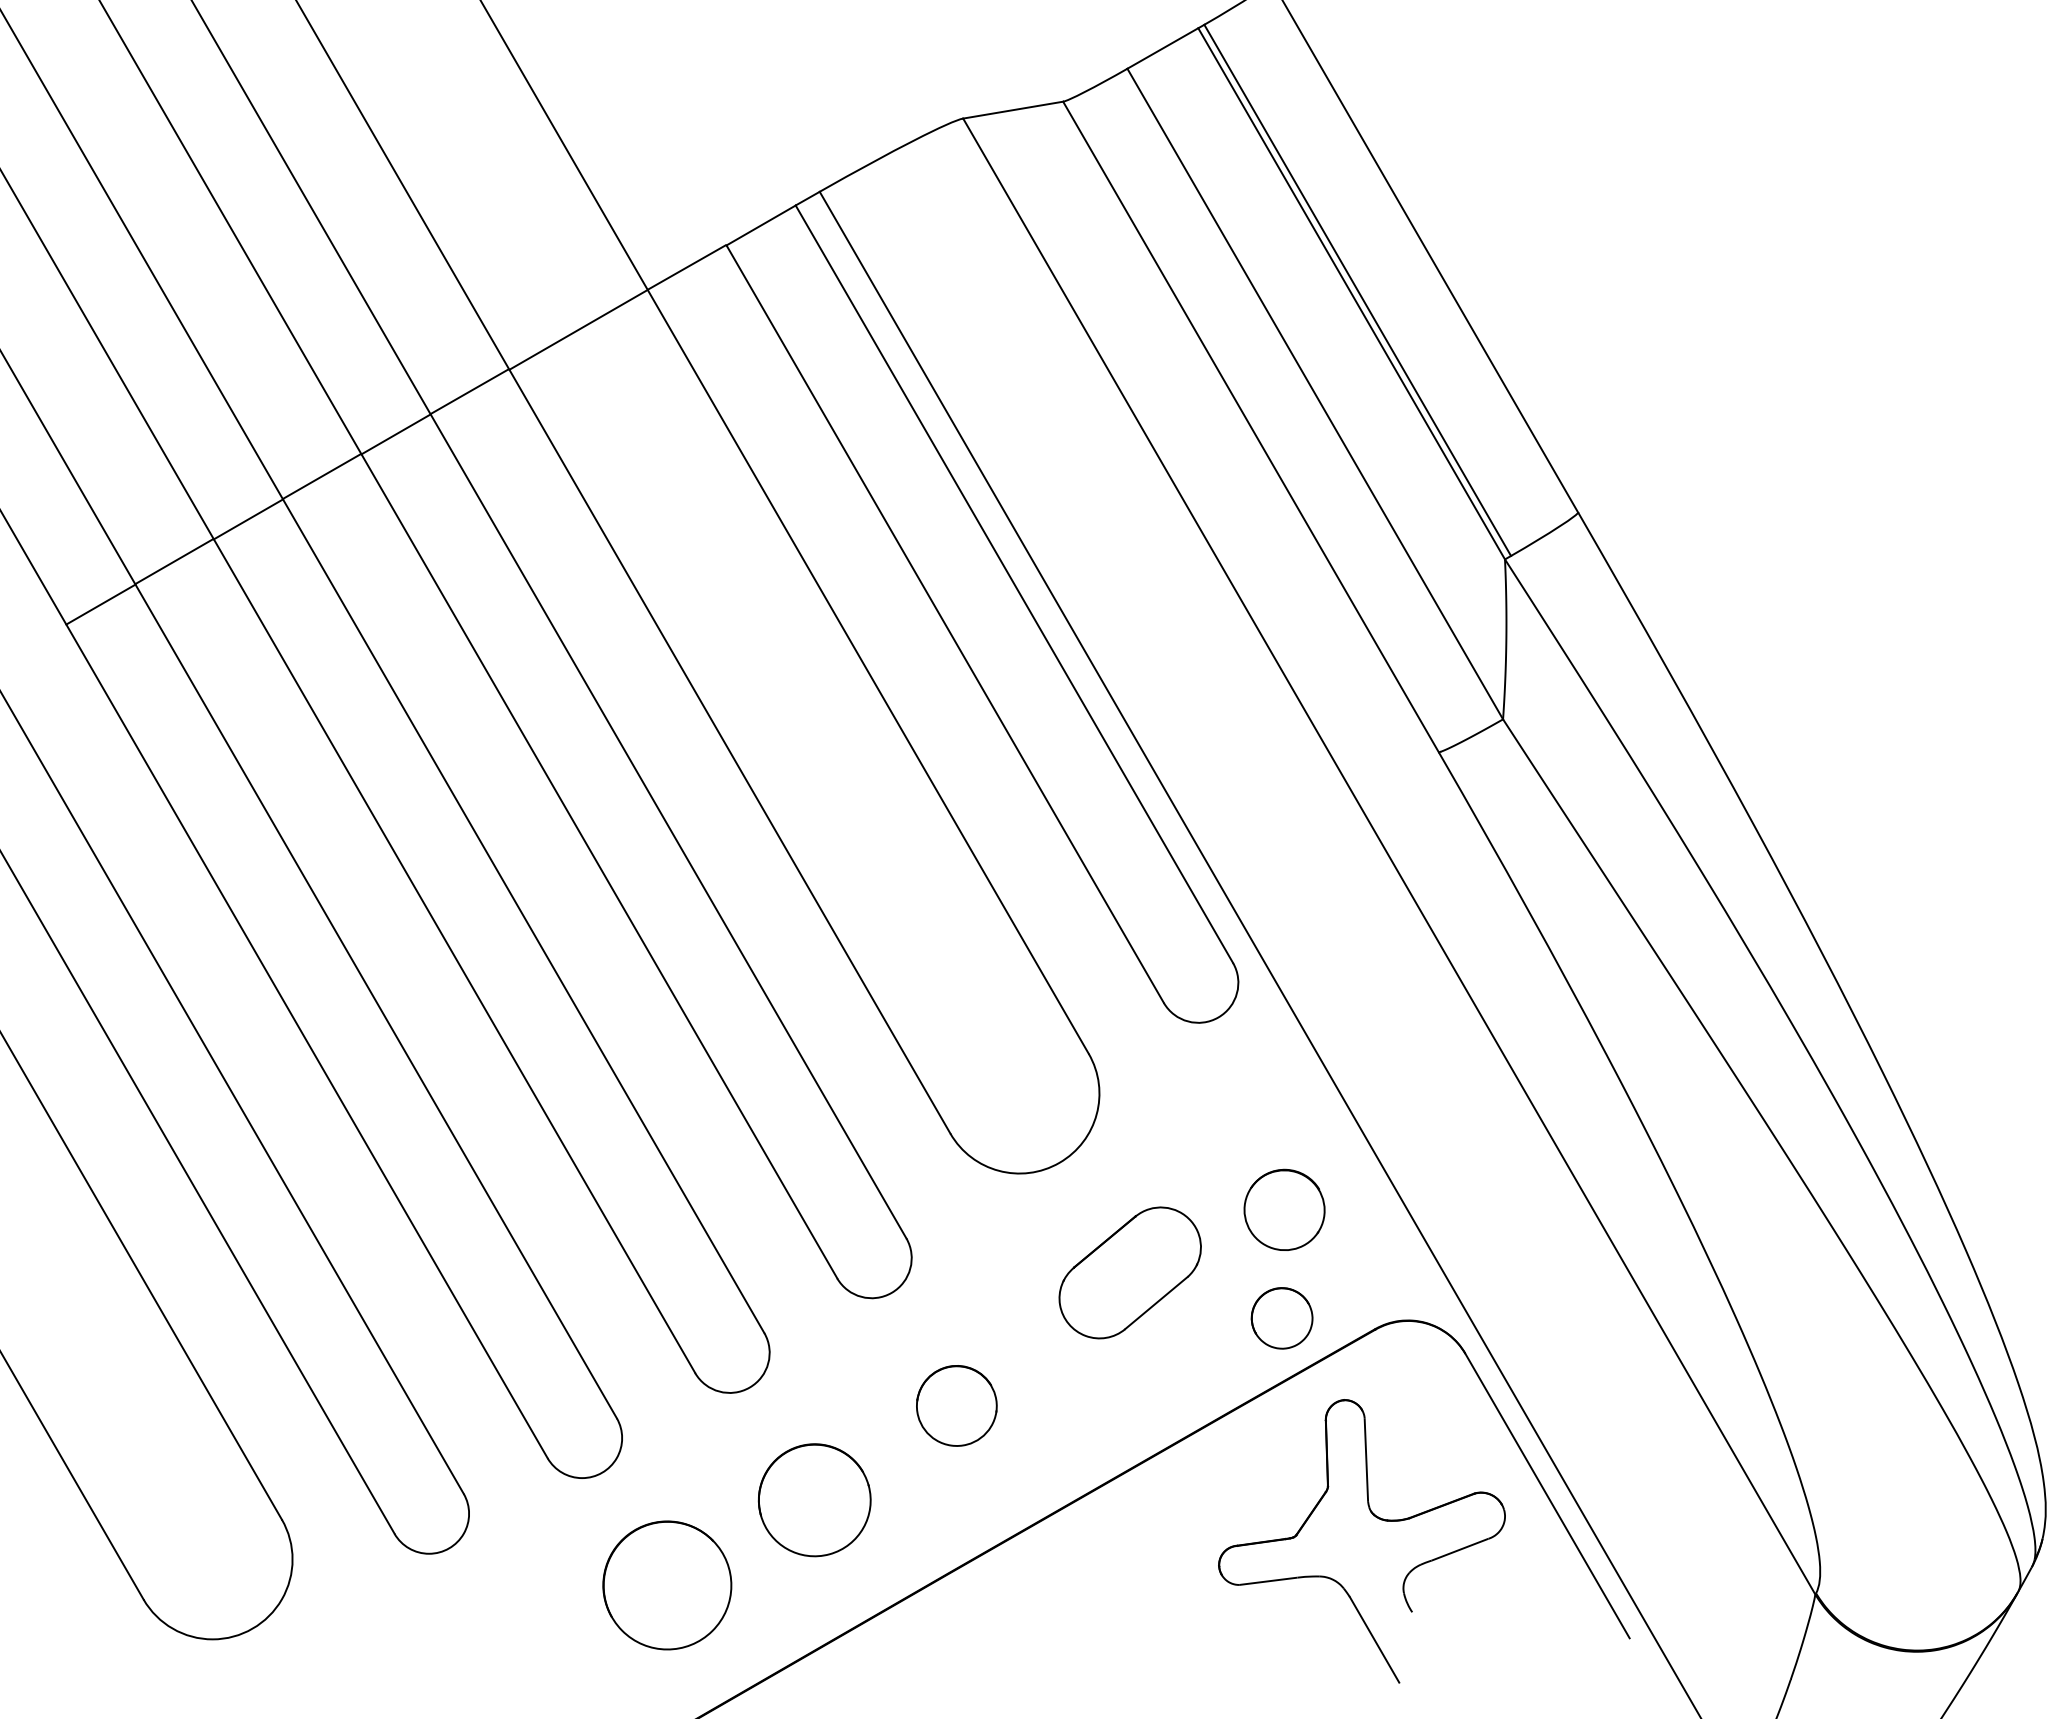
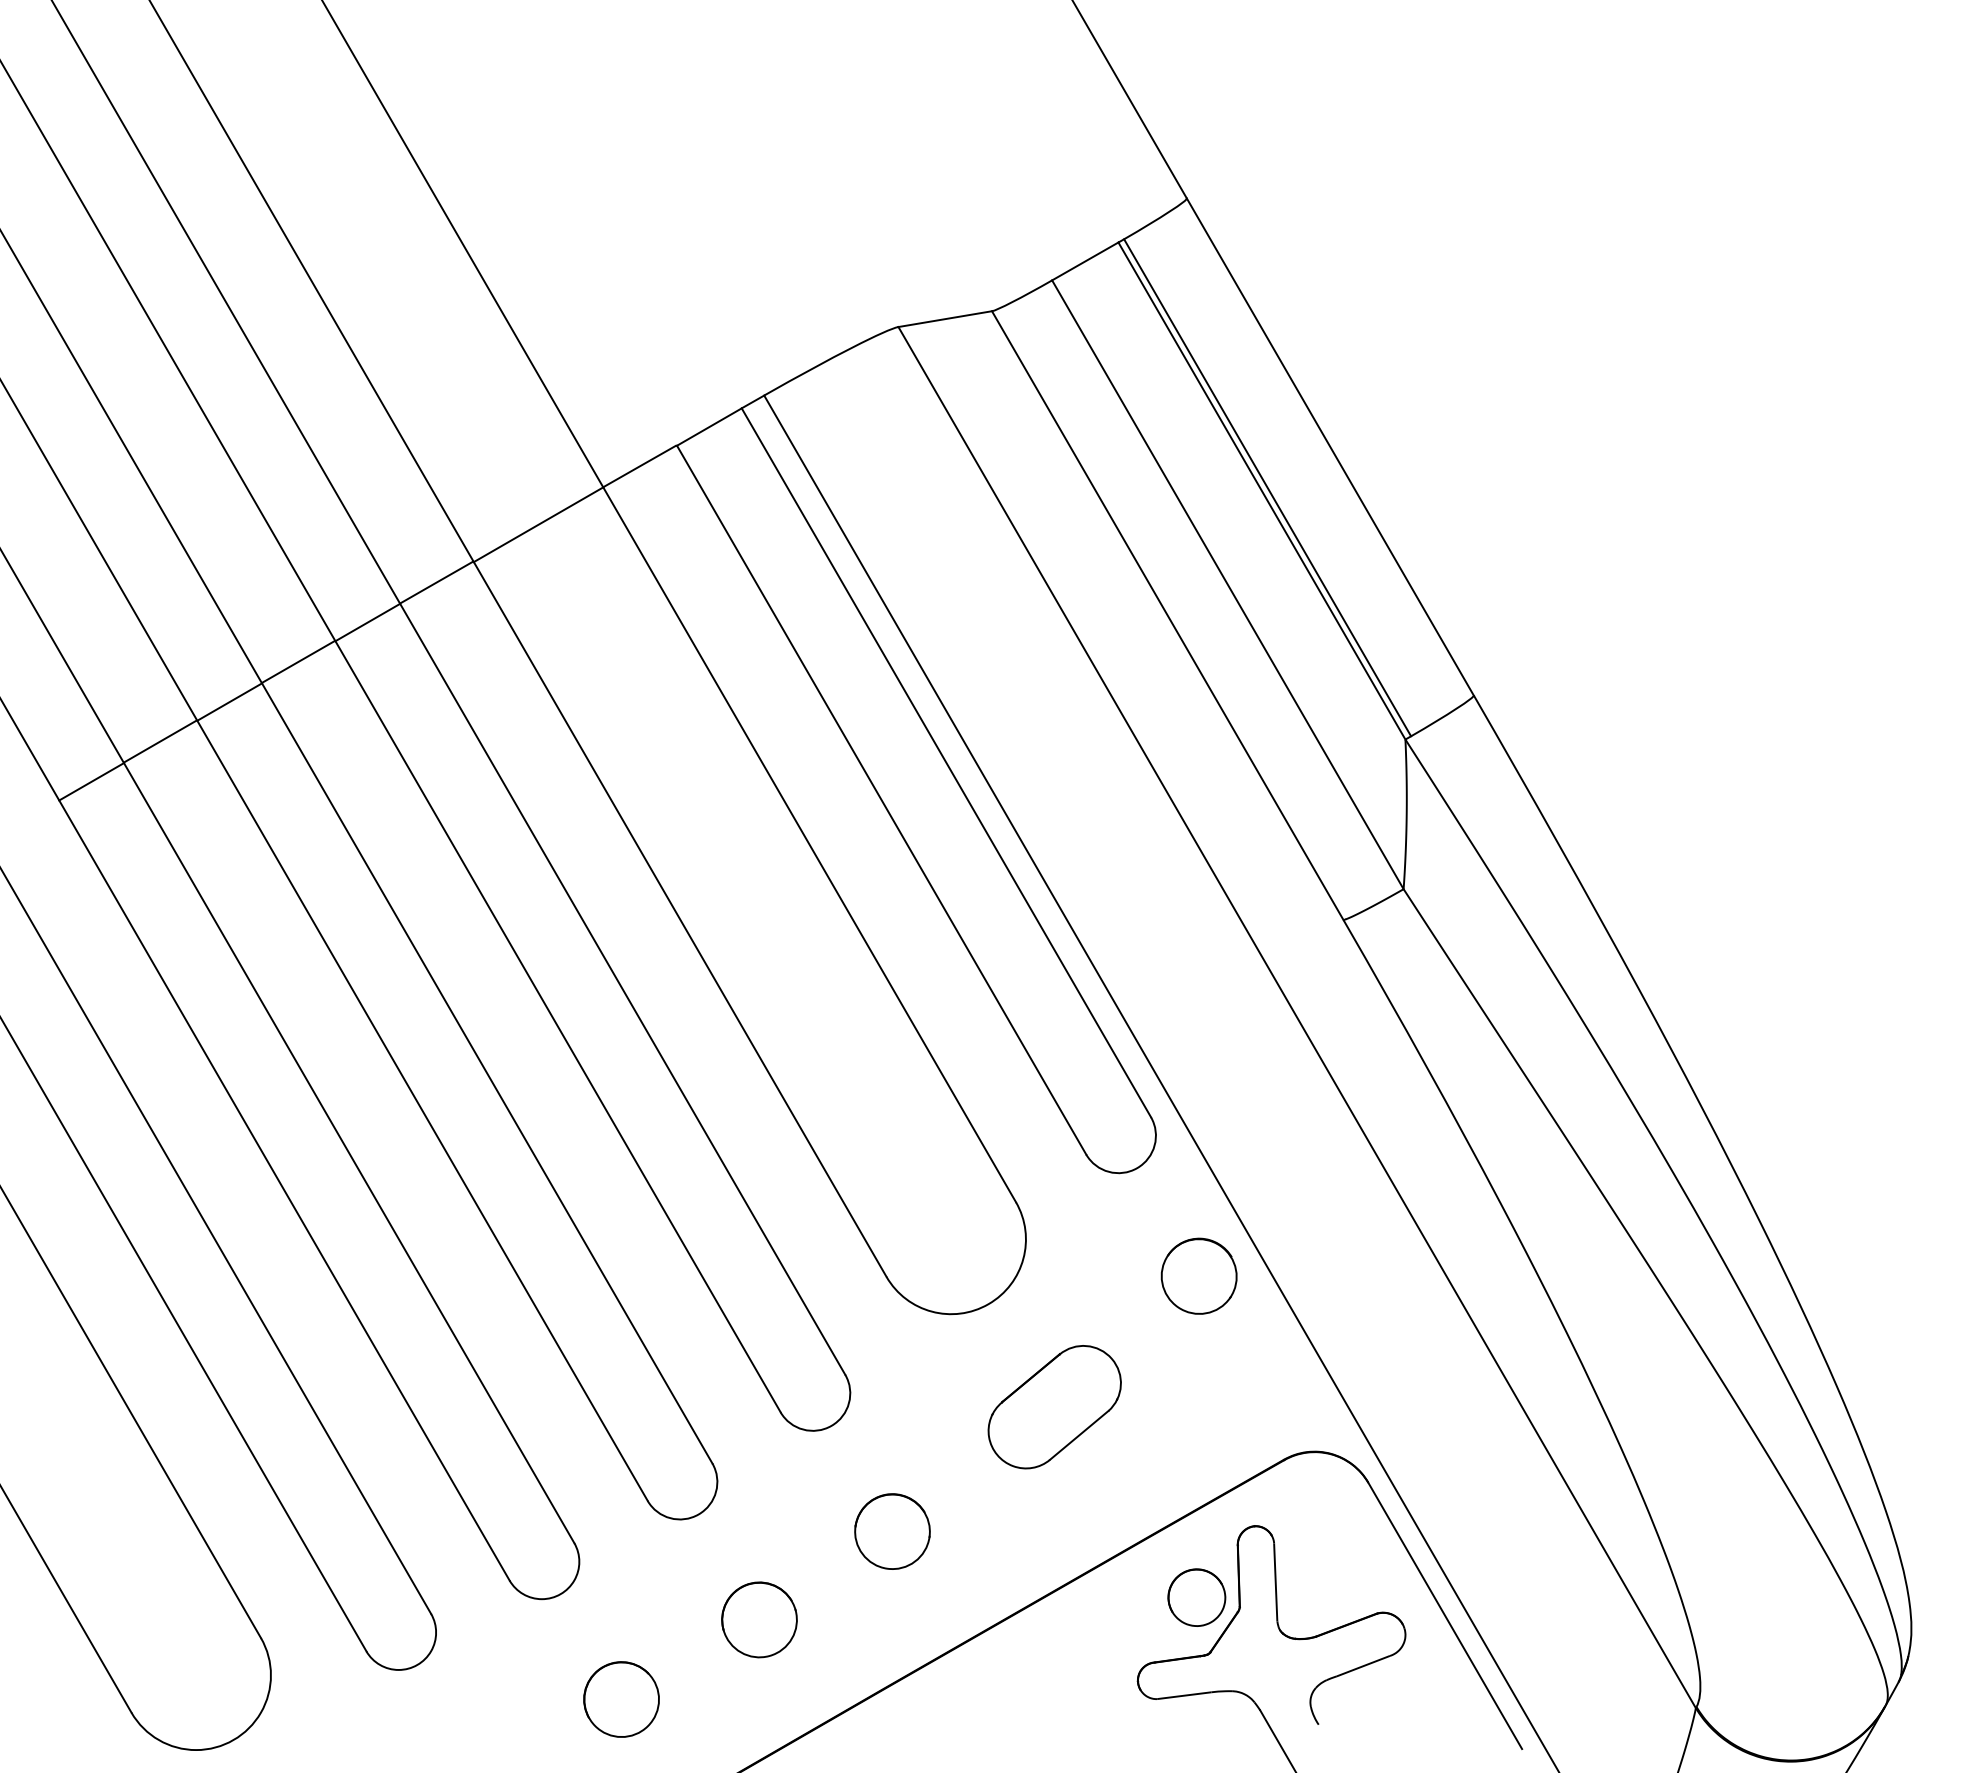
part: (1283, 1209) -> (1198, 1275), moved
part: (1281, 1318) -> (1196, 1597), moved
part: (814, 1499) -> (759, 1619), size x0.71
part: (667, 1585) -> (621, 1699), size x0.62

